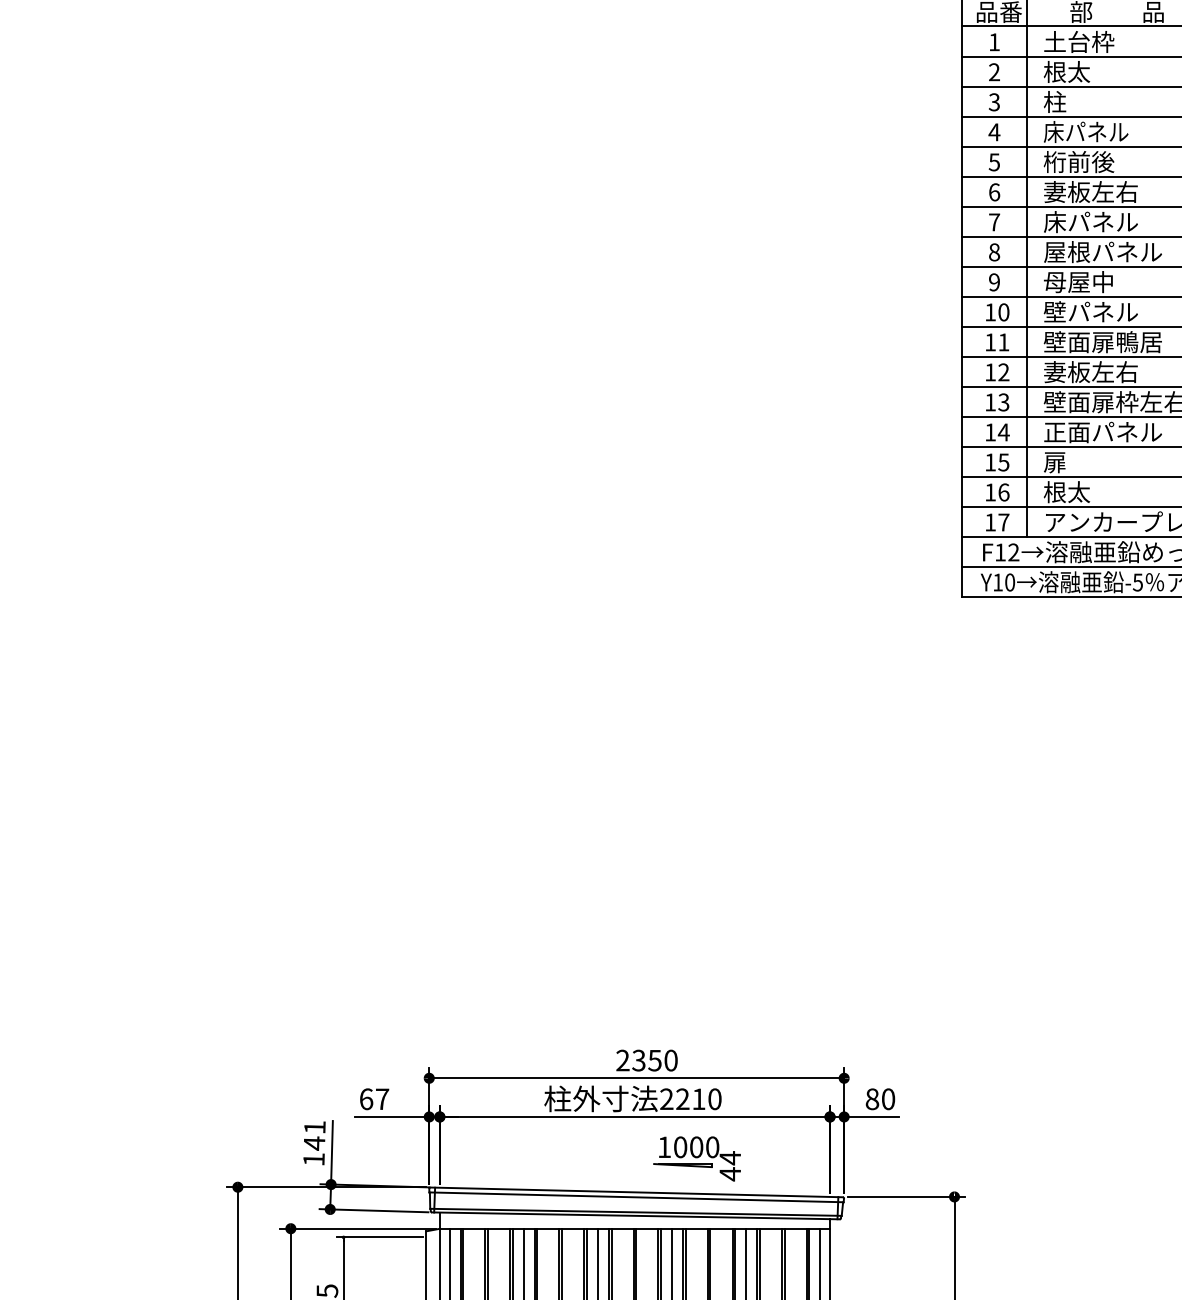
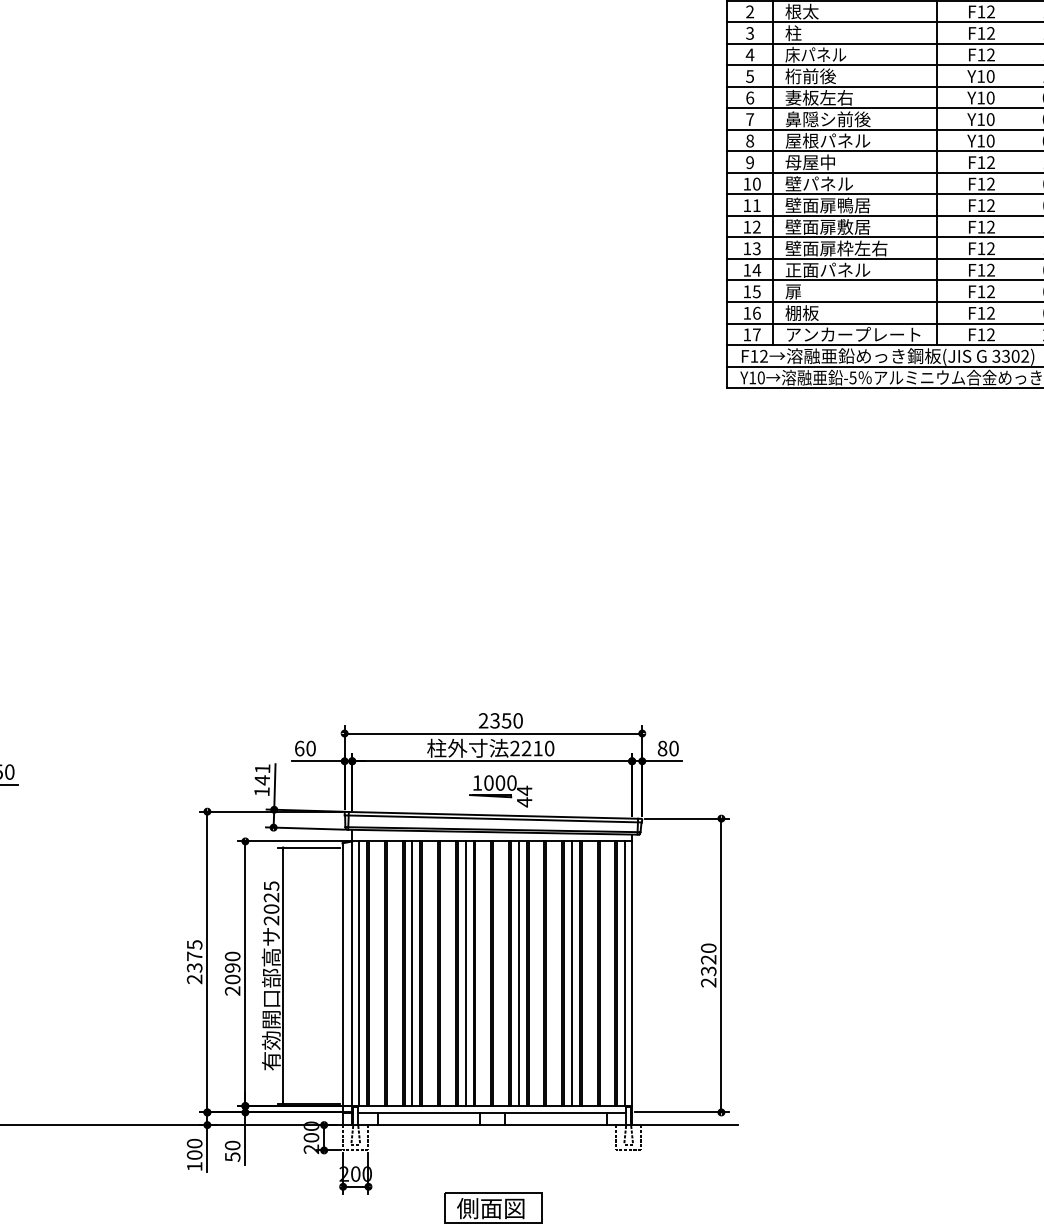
text: (1102, 222) -> (827, 119), 床パネル -> 鼻隠シ前後
text: (1102, 371) -> (827, 226), 妻板左右 -> 壁面扉敷居
text: (1066, 491) -> (801, 312), 根太 -> 棚板
text: (381, 1099) -> (310, 748), 67 -> 60
part: (696, 1159) -> (500, 791), moved

